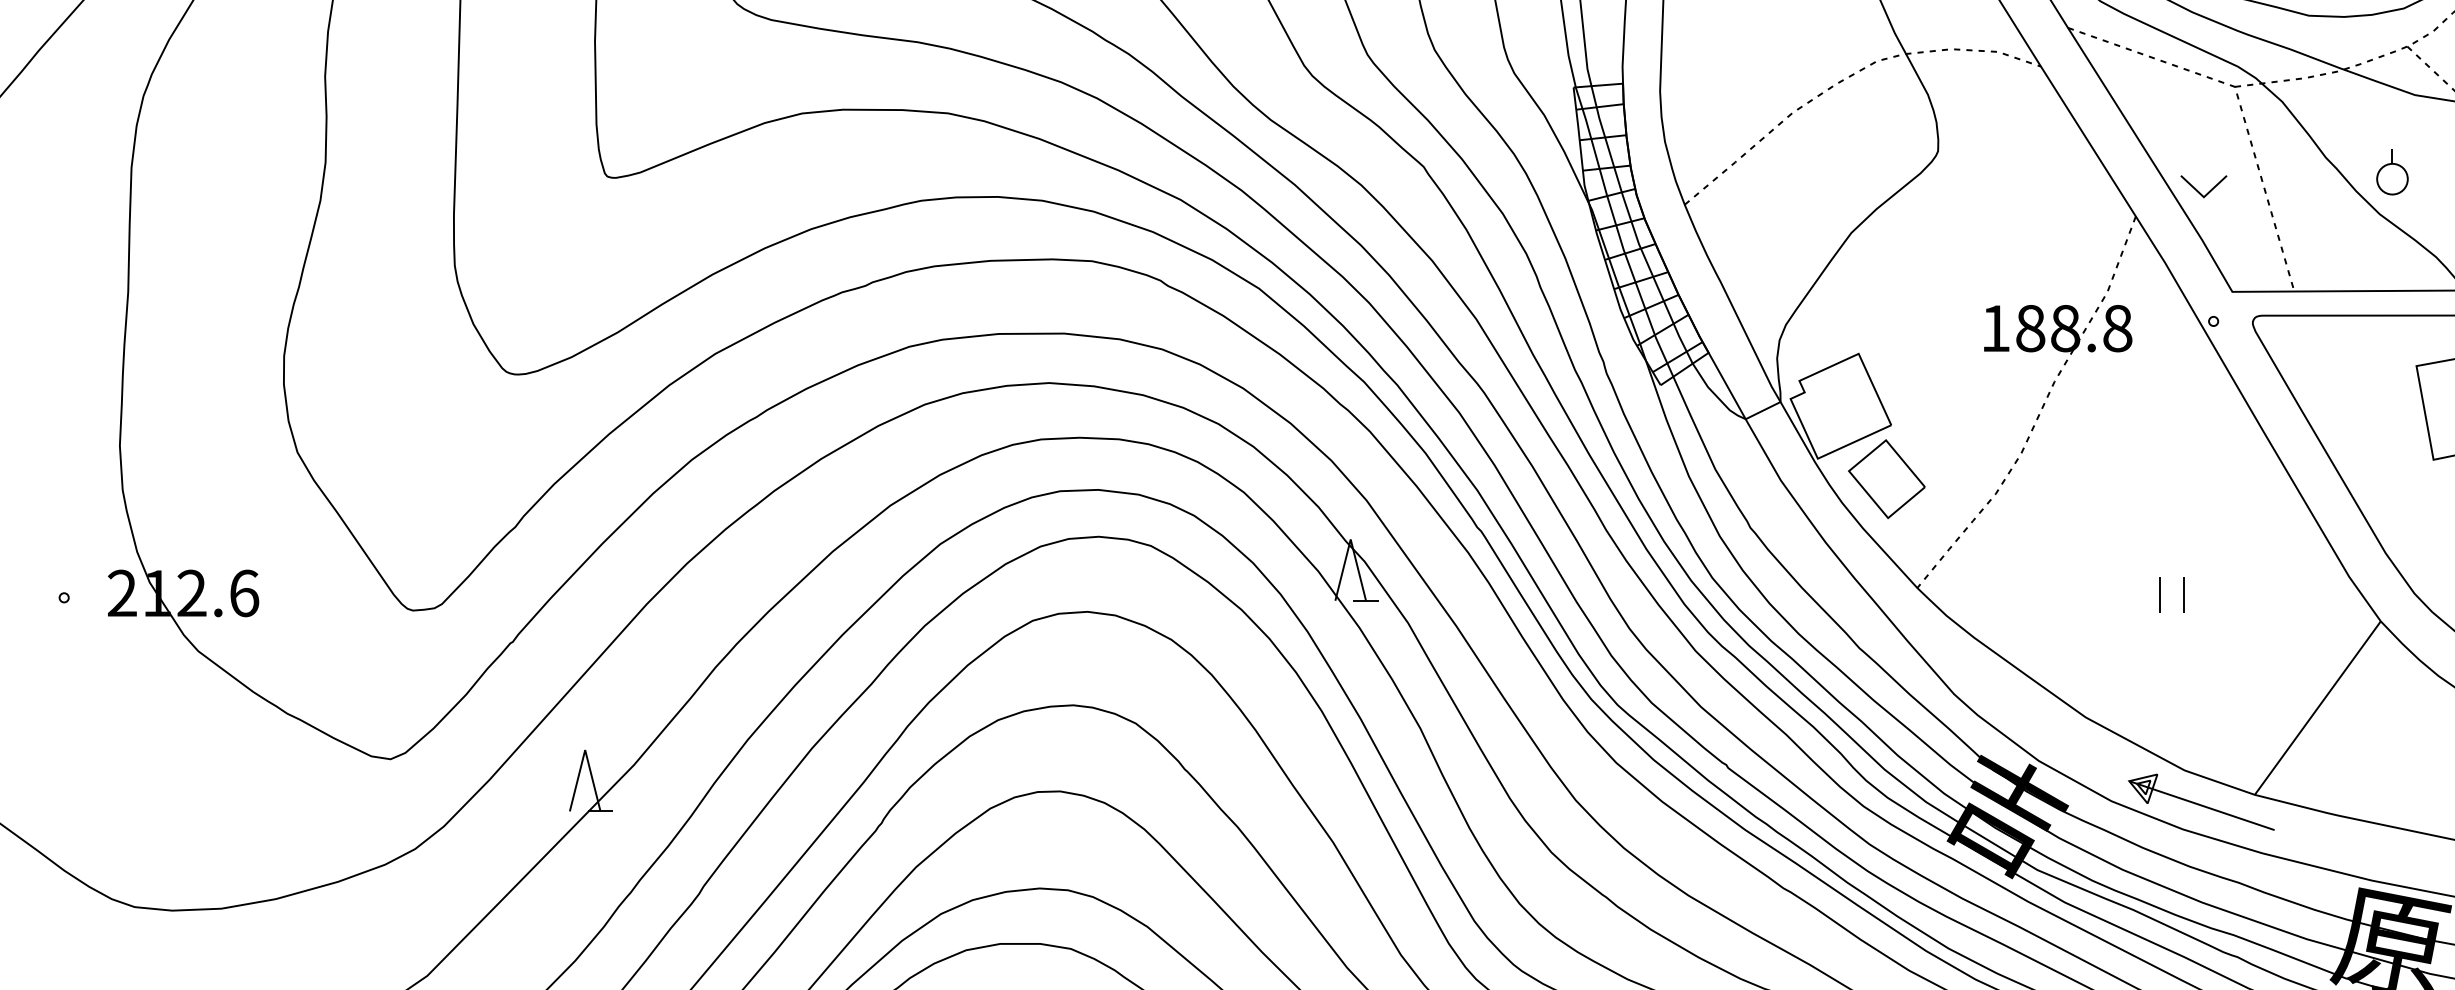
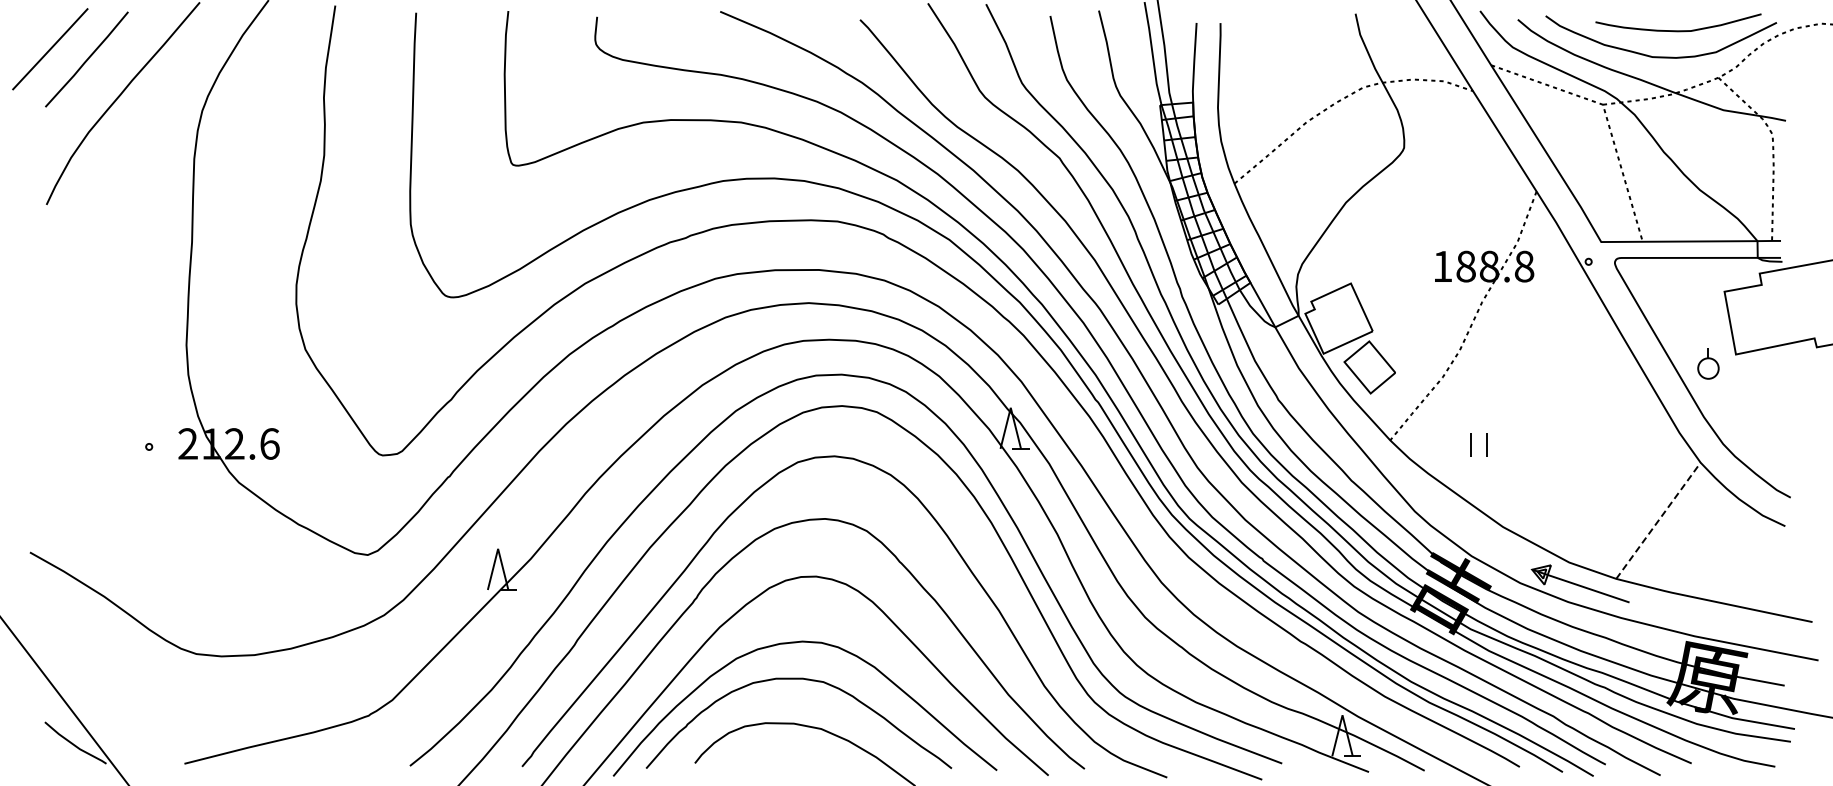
part: (2392, 171) -> (1708, 363), moved
part: (2202, 186) -> (1581, 171), removed
part: (2161, 594) -> (1471, 444), moved
line: (2317, 707) -> (1658, 520), solid -> dashed

